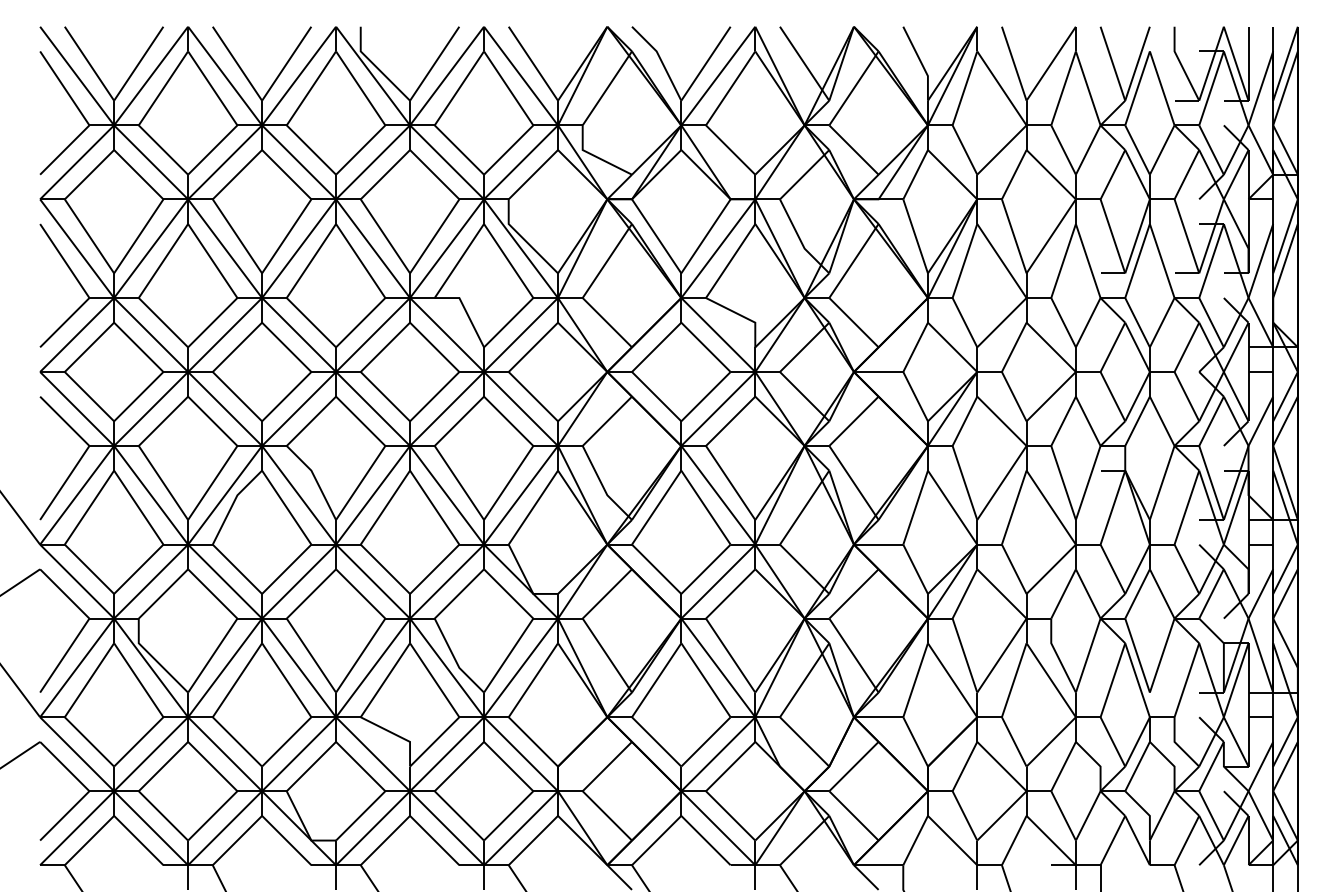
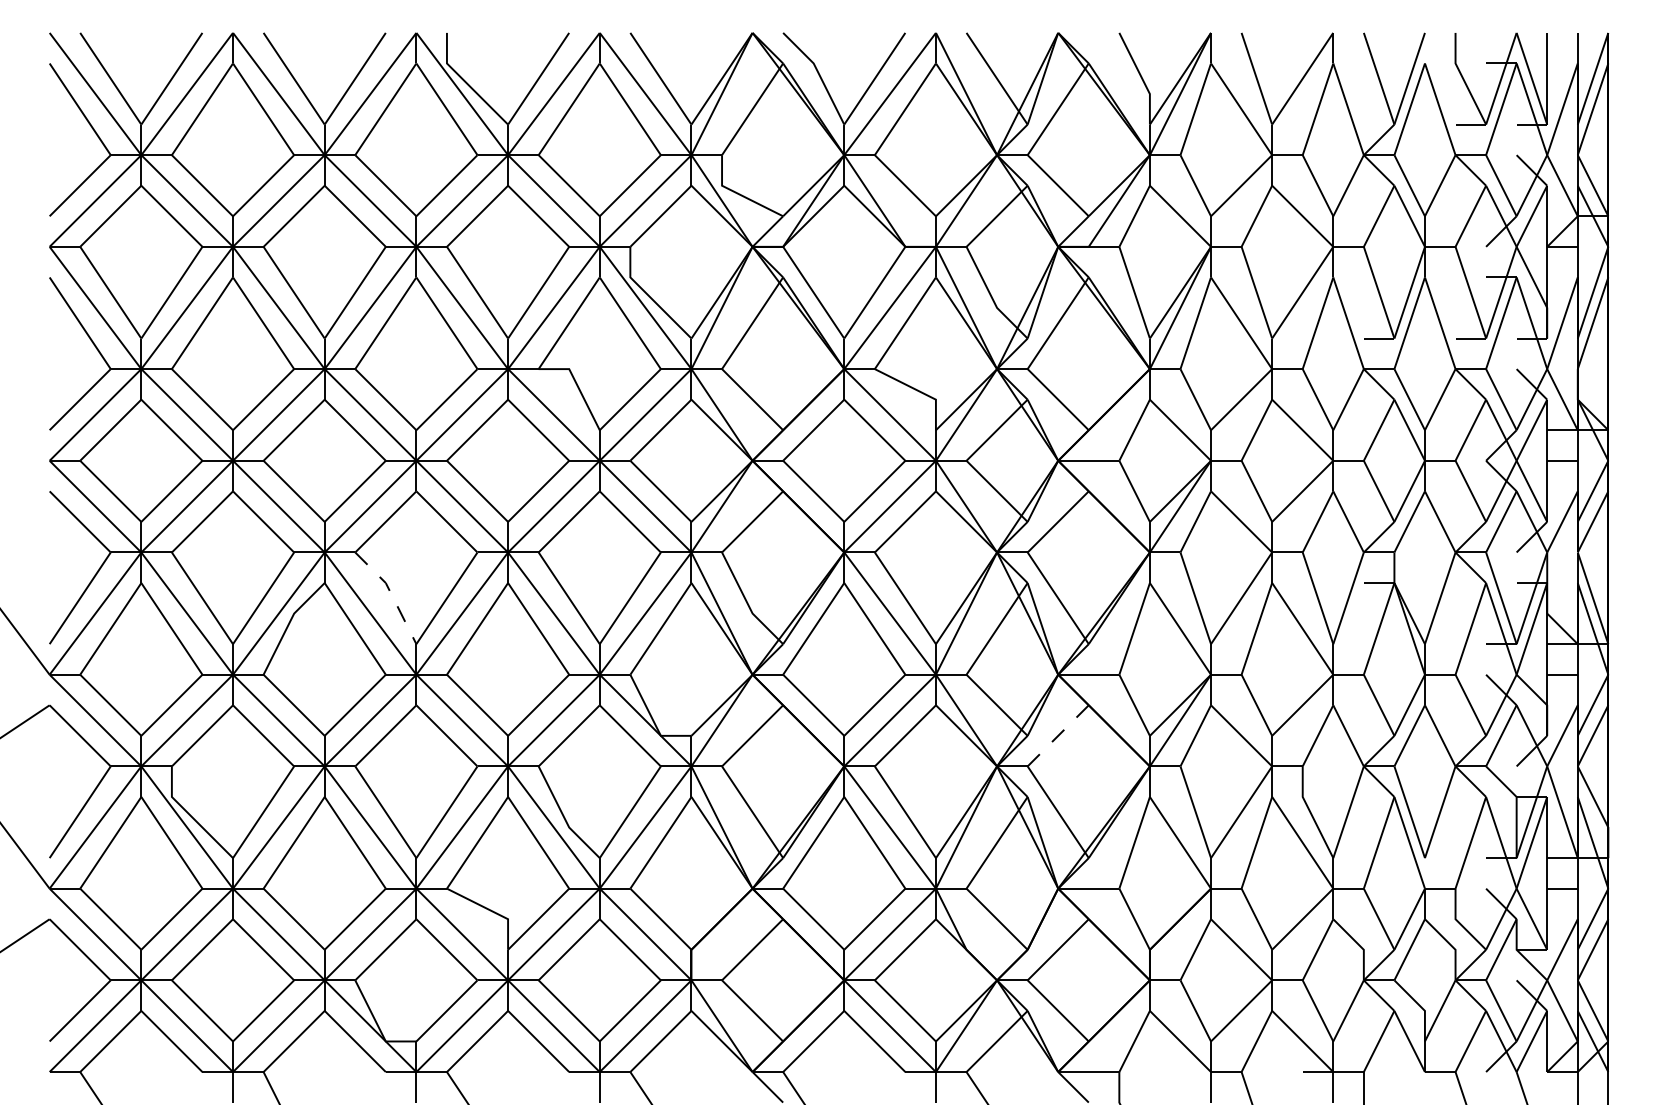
line: (315, 479) -> (390, 594), solid -> dashed
line: (853, 593) -> (1057, 735), solid -> dashed

